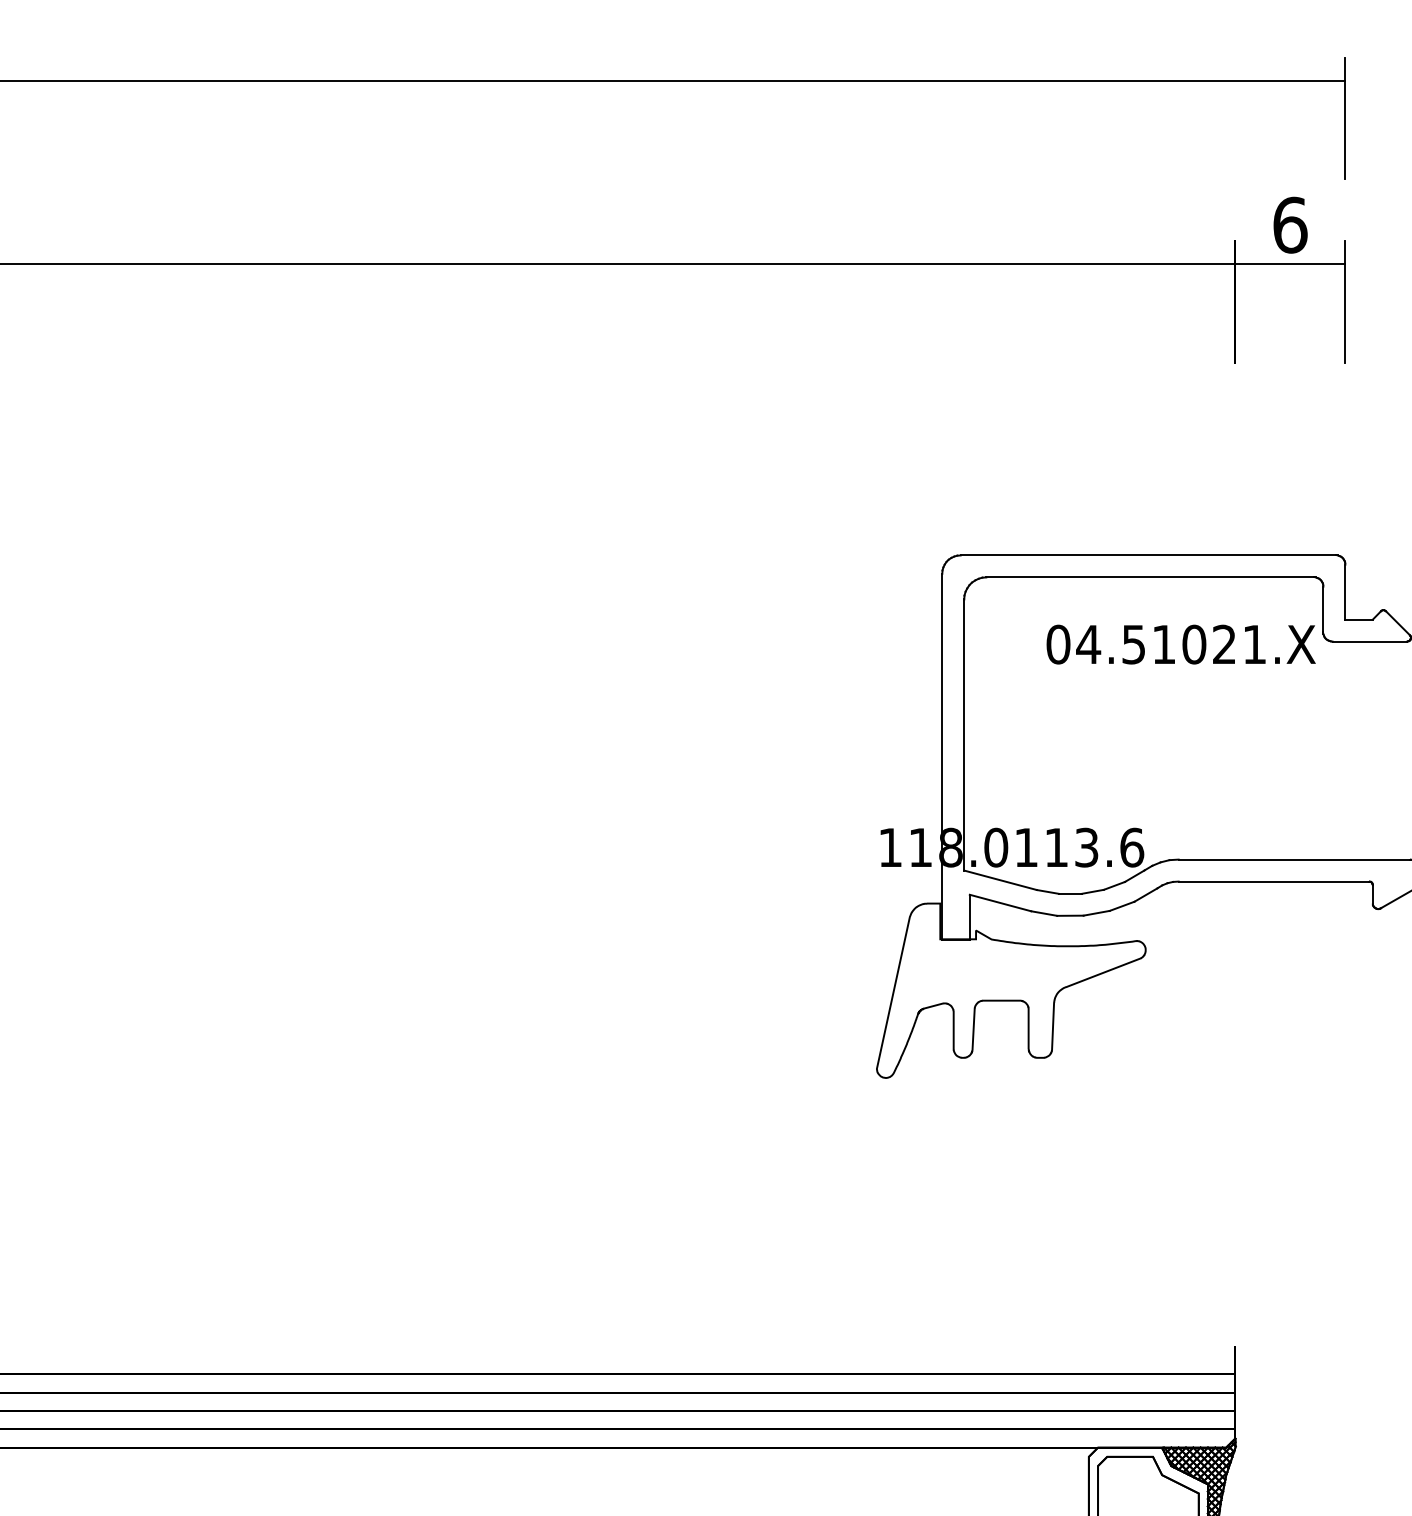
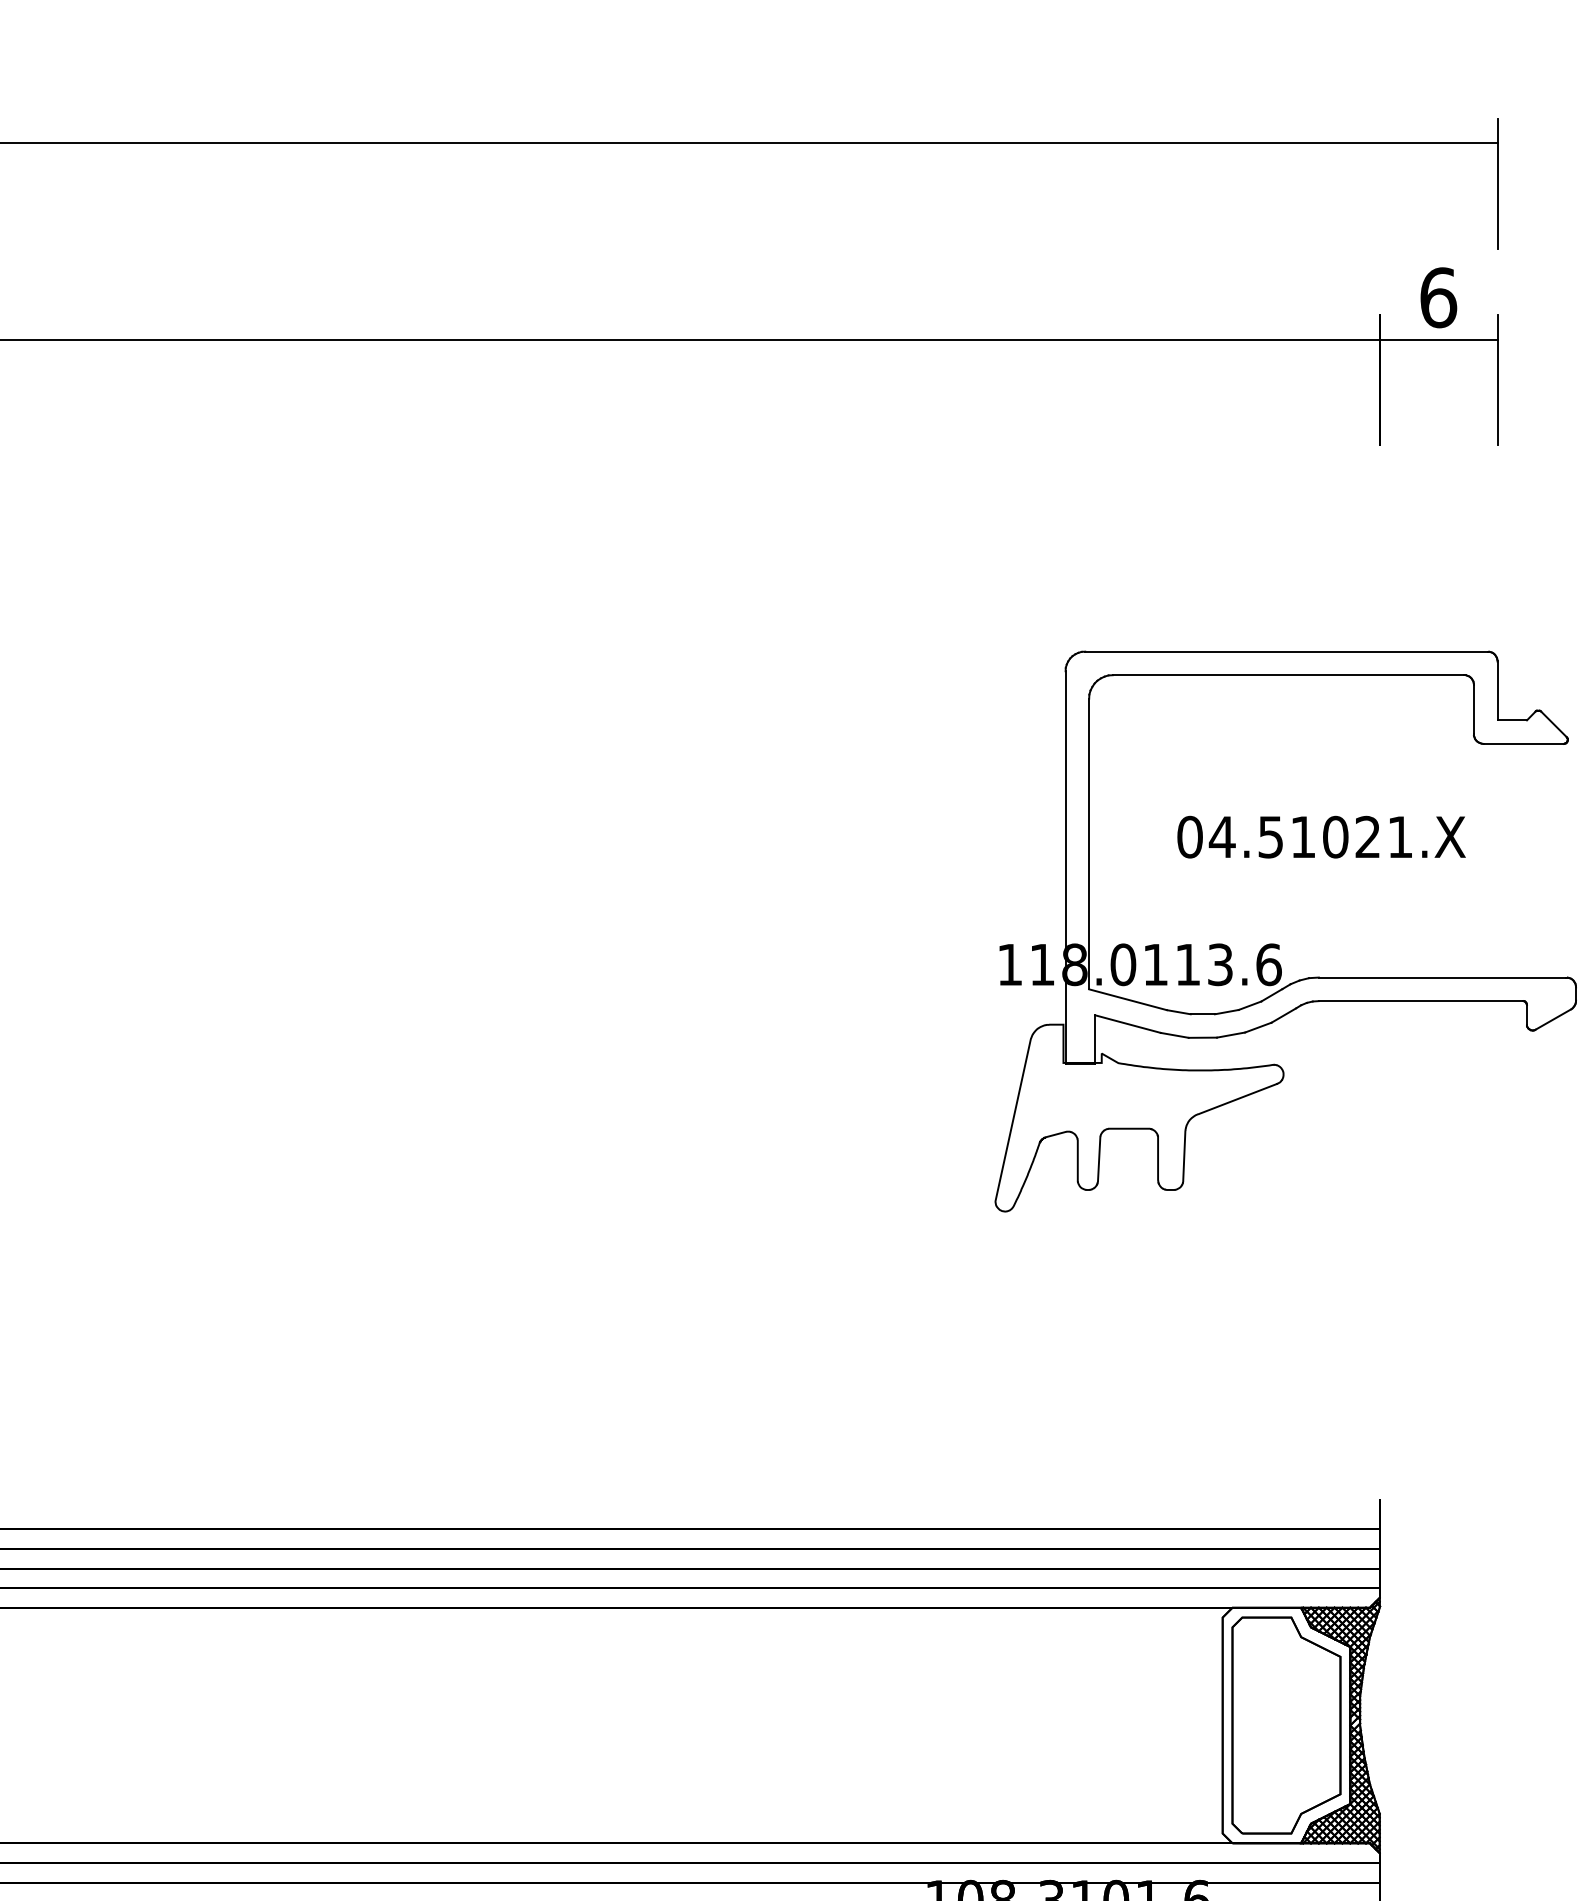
text: (1181, 643) -> (1321, 836), moved

